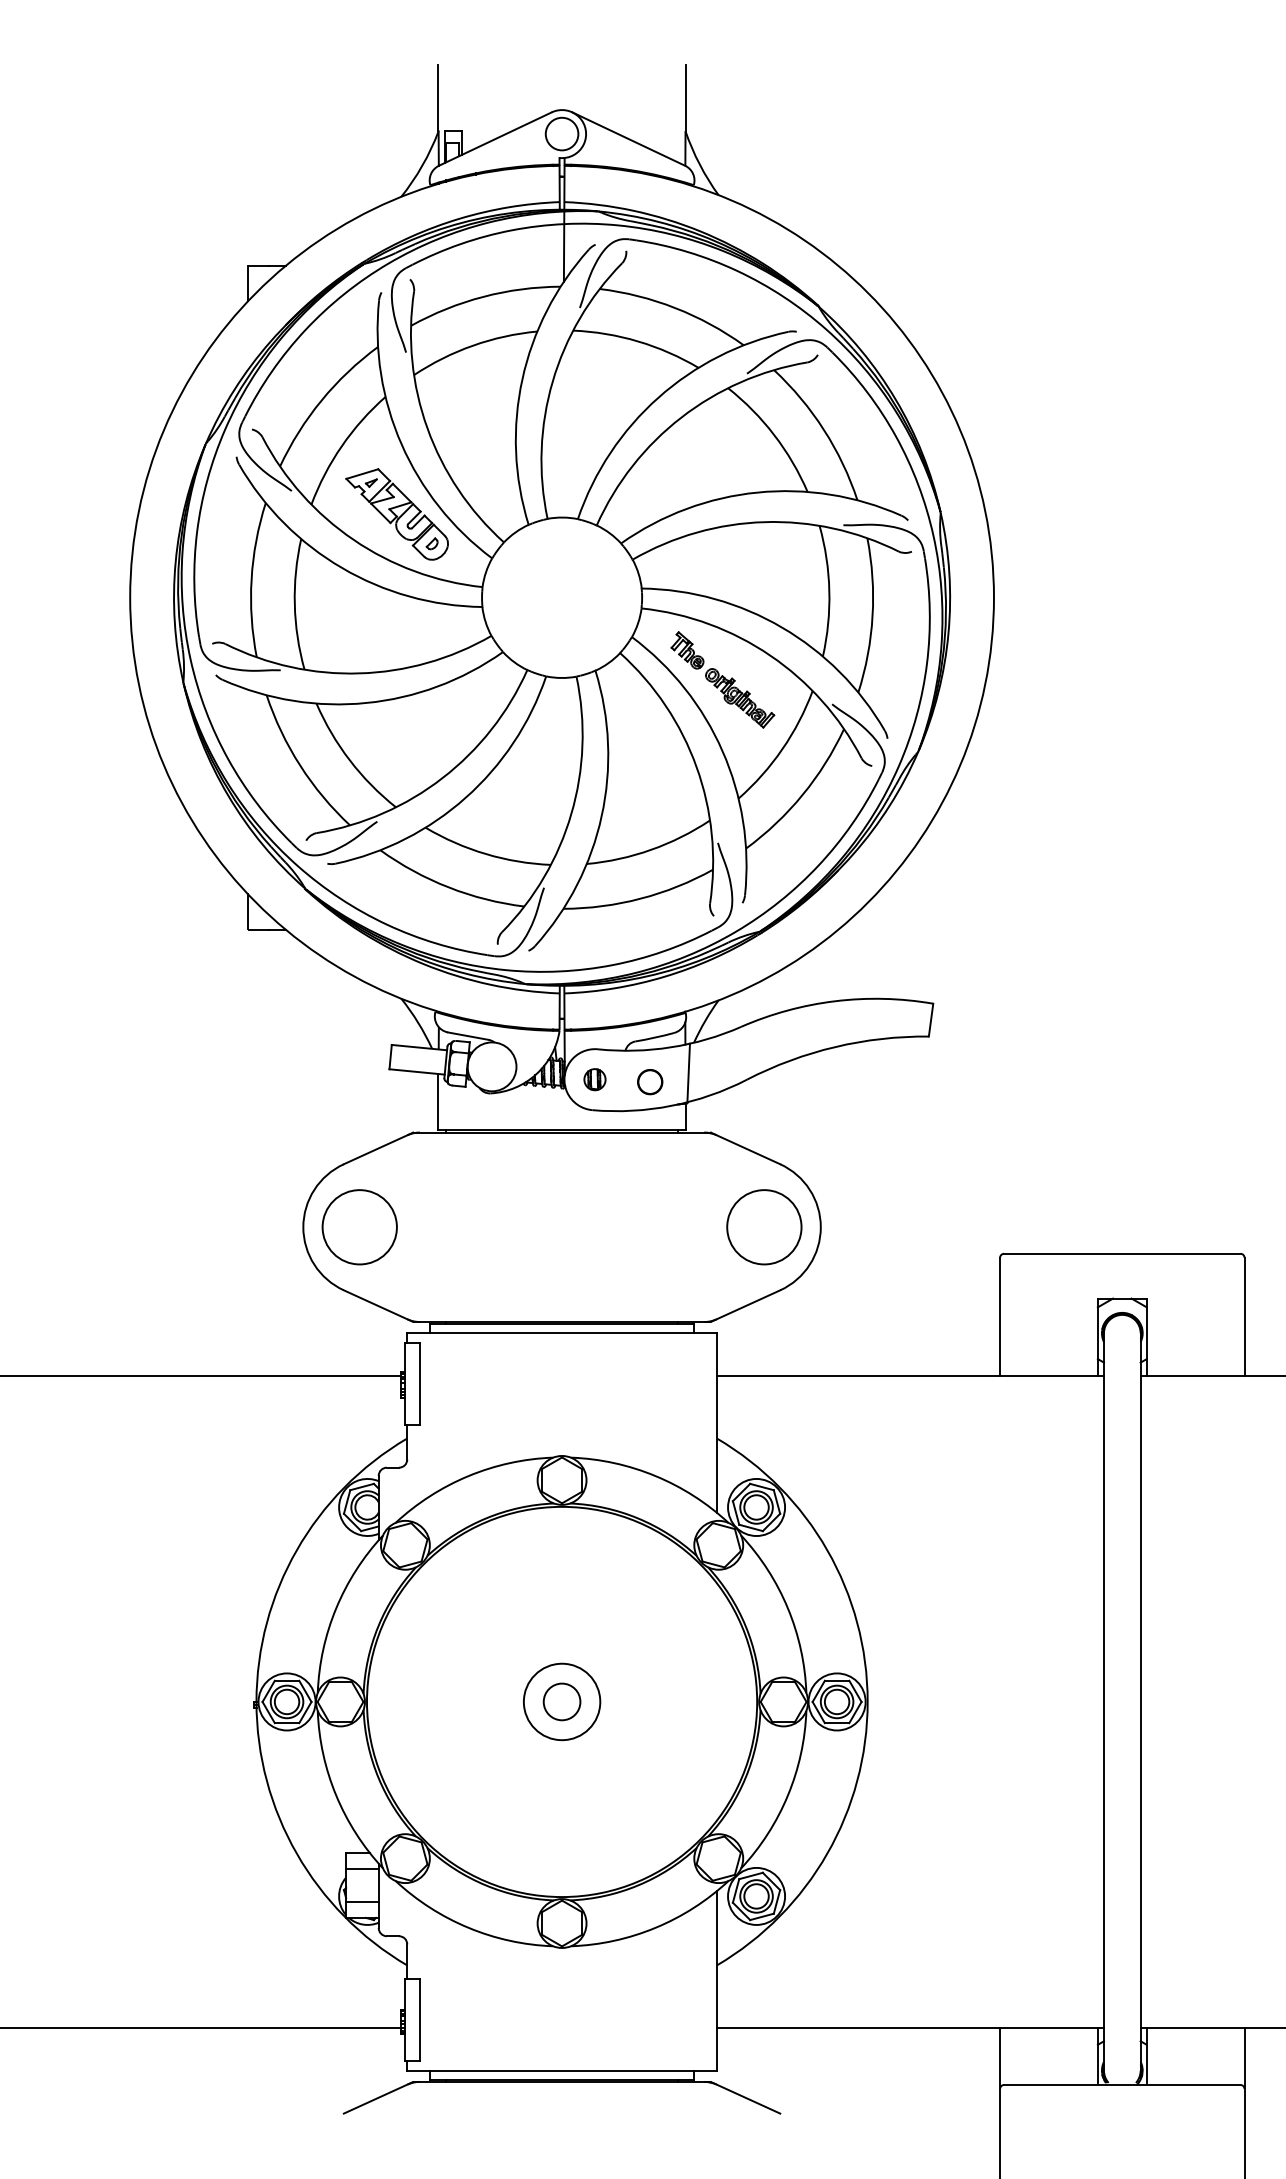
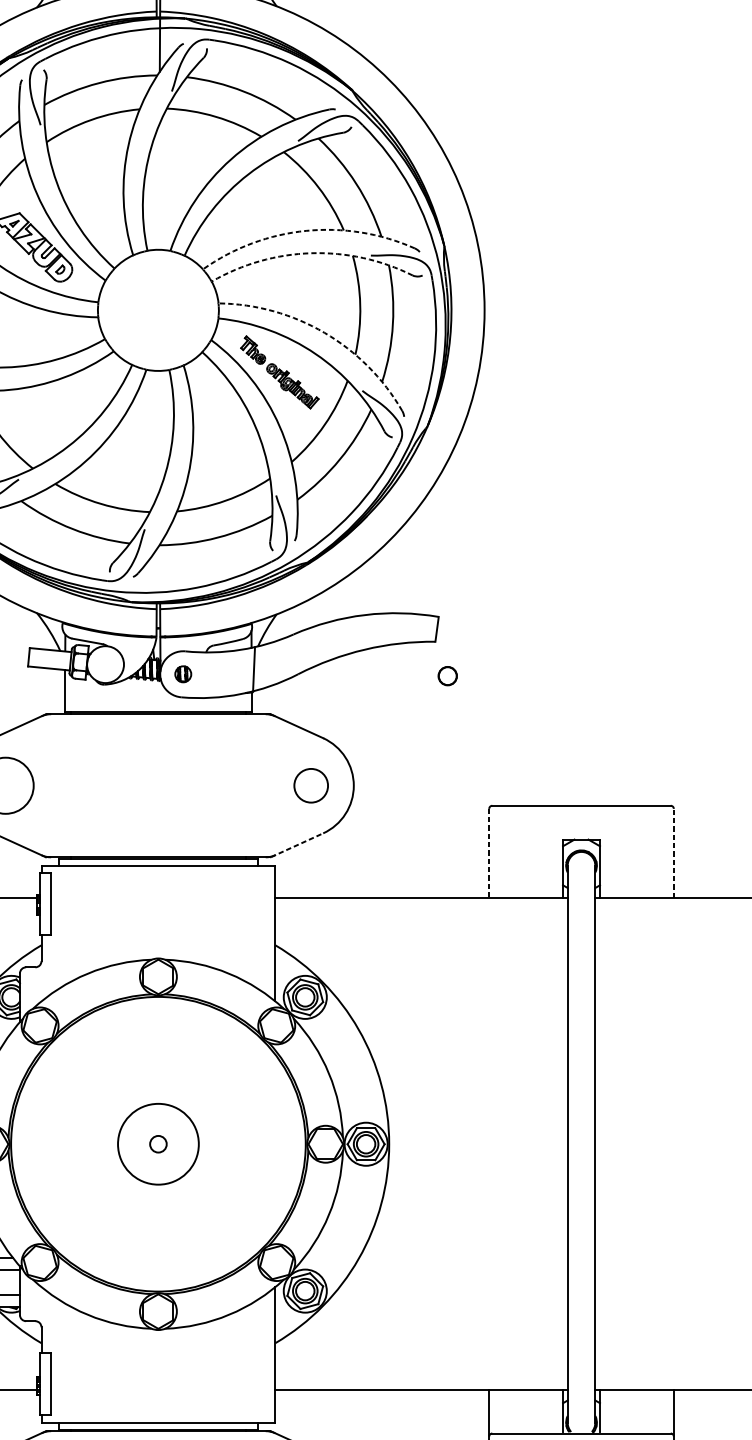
arc: (757, 492) -> (306, 230), solid -> dashed
arc: (764, 522) -> (311, 253), solid -> dashed
arc: (782, 627) -> (324, 332), solid -> dashed
circle: (650, 1082) -> (447, 676), moved
circle: (764, 1227) -> (311, 785), size x0.6
line: (745, 1306) -> (296, 845), solid -> dashed
line: (1244, 1316) -> (673, 853), solid -> dashed
line: (1000, 1317) -> (489, 853), solid -> dashed
circle: (561, 1701) -> (157, 1143), size x0.6
circle: (561, 1701) -> (157, 1143), size x1.4

